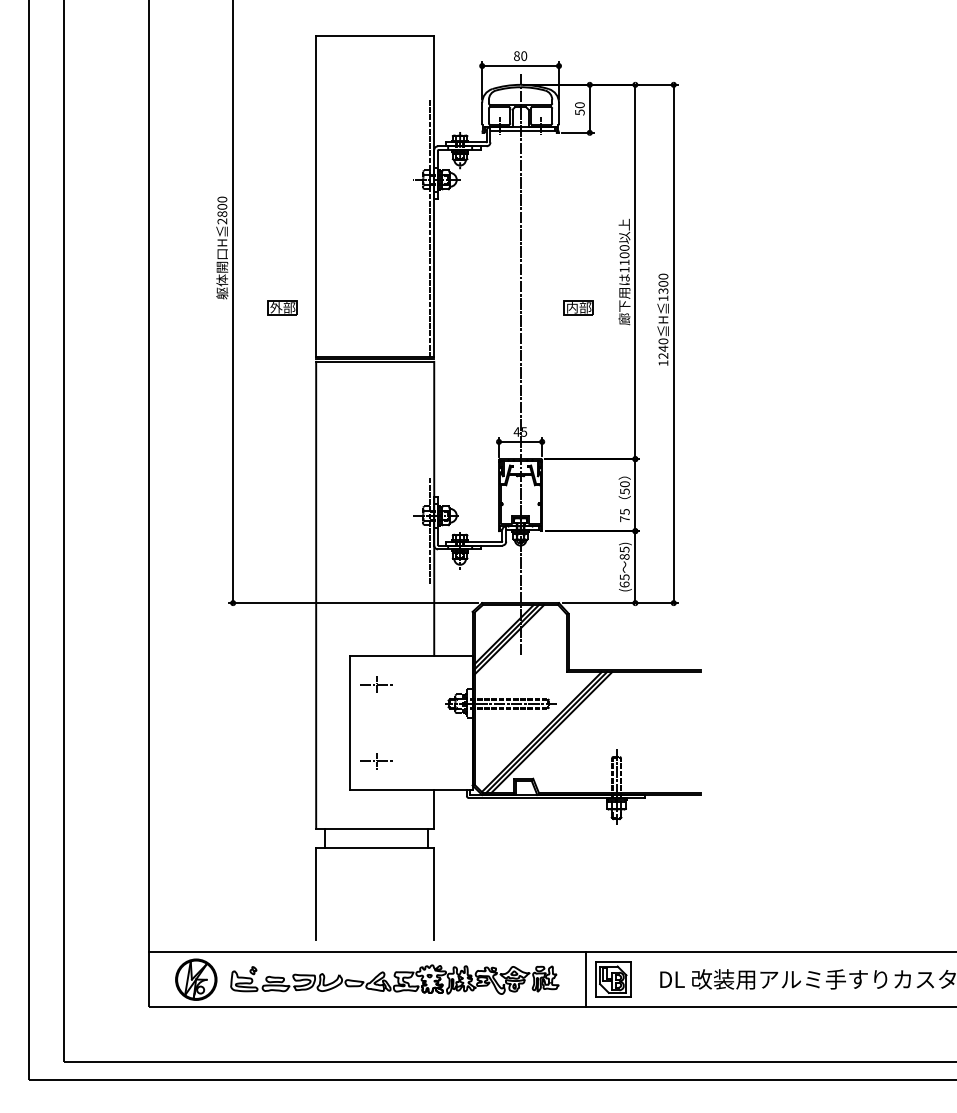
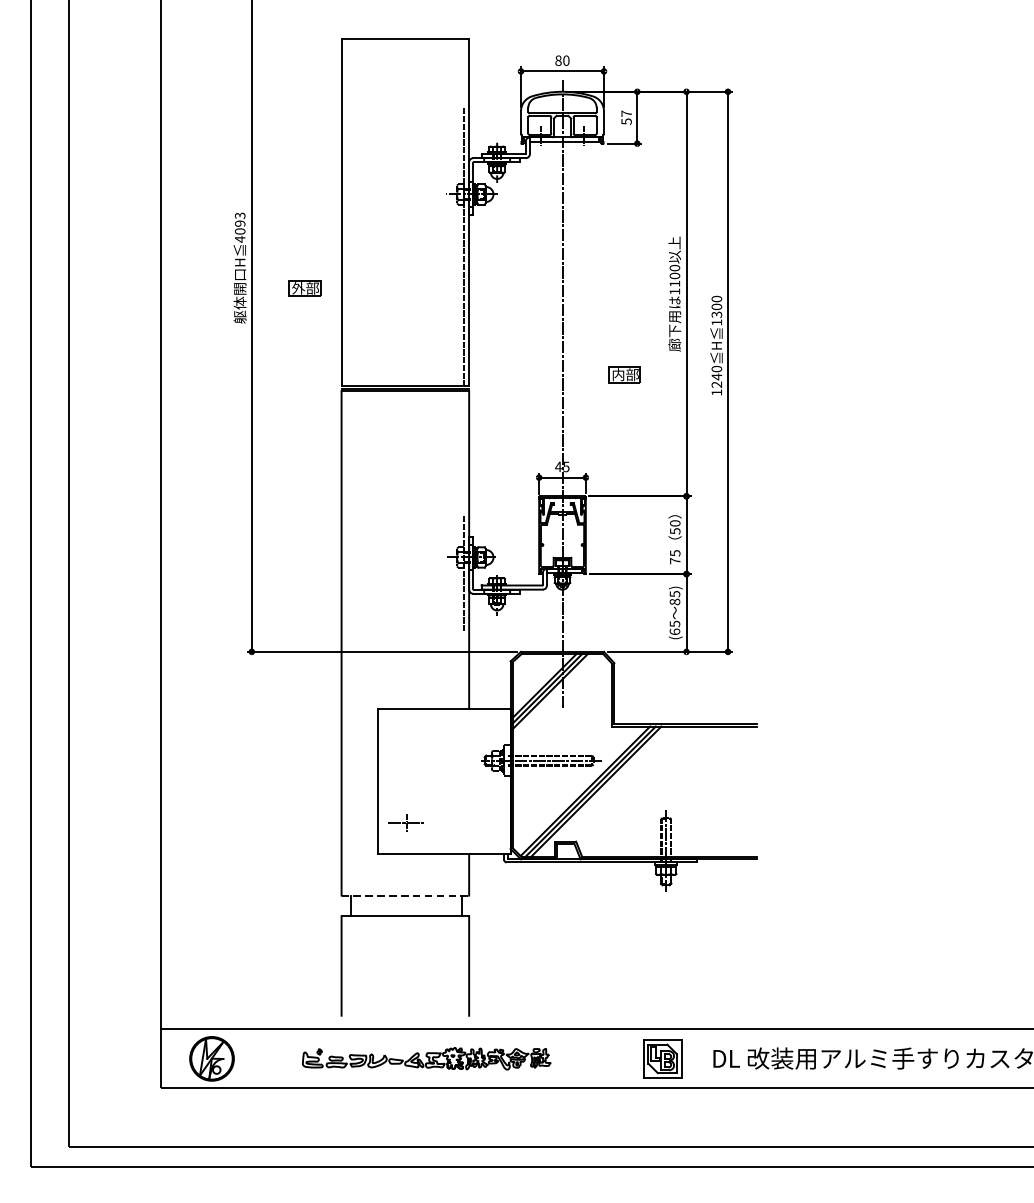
text: (579, 105) -> (626, 114), 50 -> 57
text: (222, 210) -> (240, 227), 2800 -> 4093
part: (282, 307) -> (305, 288), moved
part: (578, 307) -> (625, 374), moved
part: (376, 684) -> (406, 739), removed
line: (375, 828) -> (405, 895), solid -> dashed
part: (394, 979) -> (426, 1058), size x0.7
line: (585, 979) -> (632, 1058), removed

